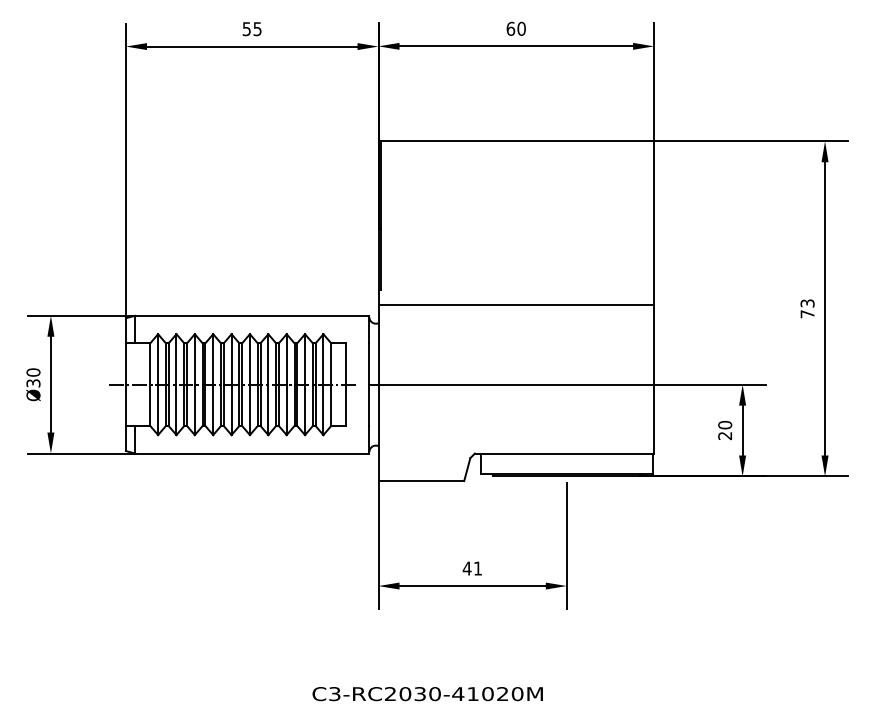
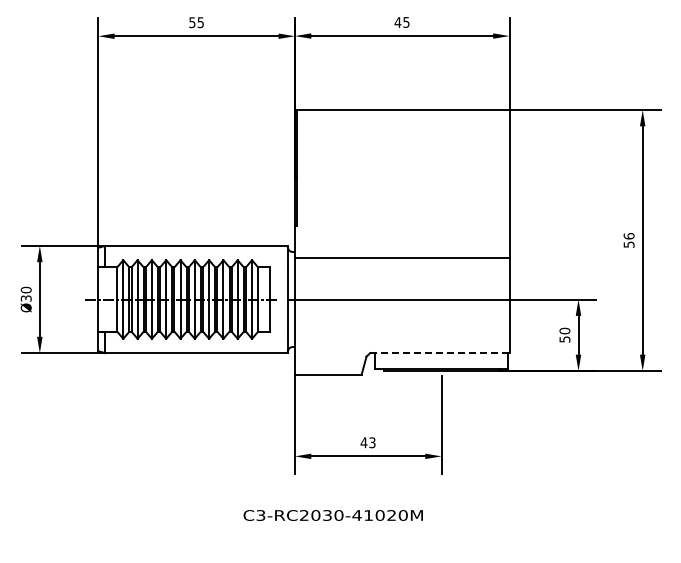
text: (515, 28) -> (401, 22), 60 -> 45
line: (515, 304) -> (401, 257), moved
text: (806, 308) -> (628, 240), 73 -> 56
text: (724, 435) -> (564, 339), 20 -> 50
line: (564, 453) -> (439, 353), solid -> dashed
text: (478, 568) -> (372, 442), 41 -> 43
text: (426, 694) -> (332, 515), moved

